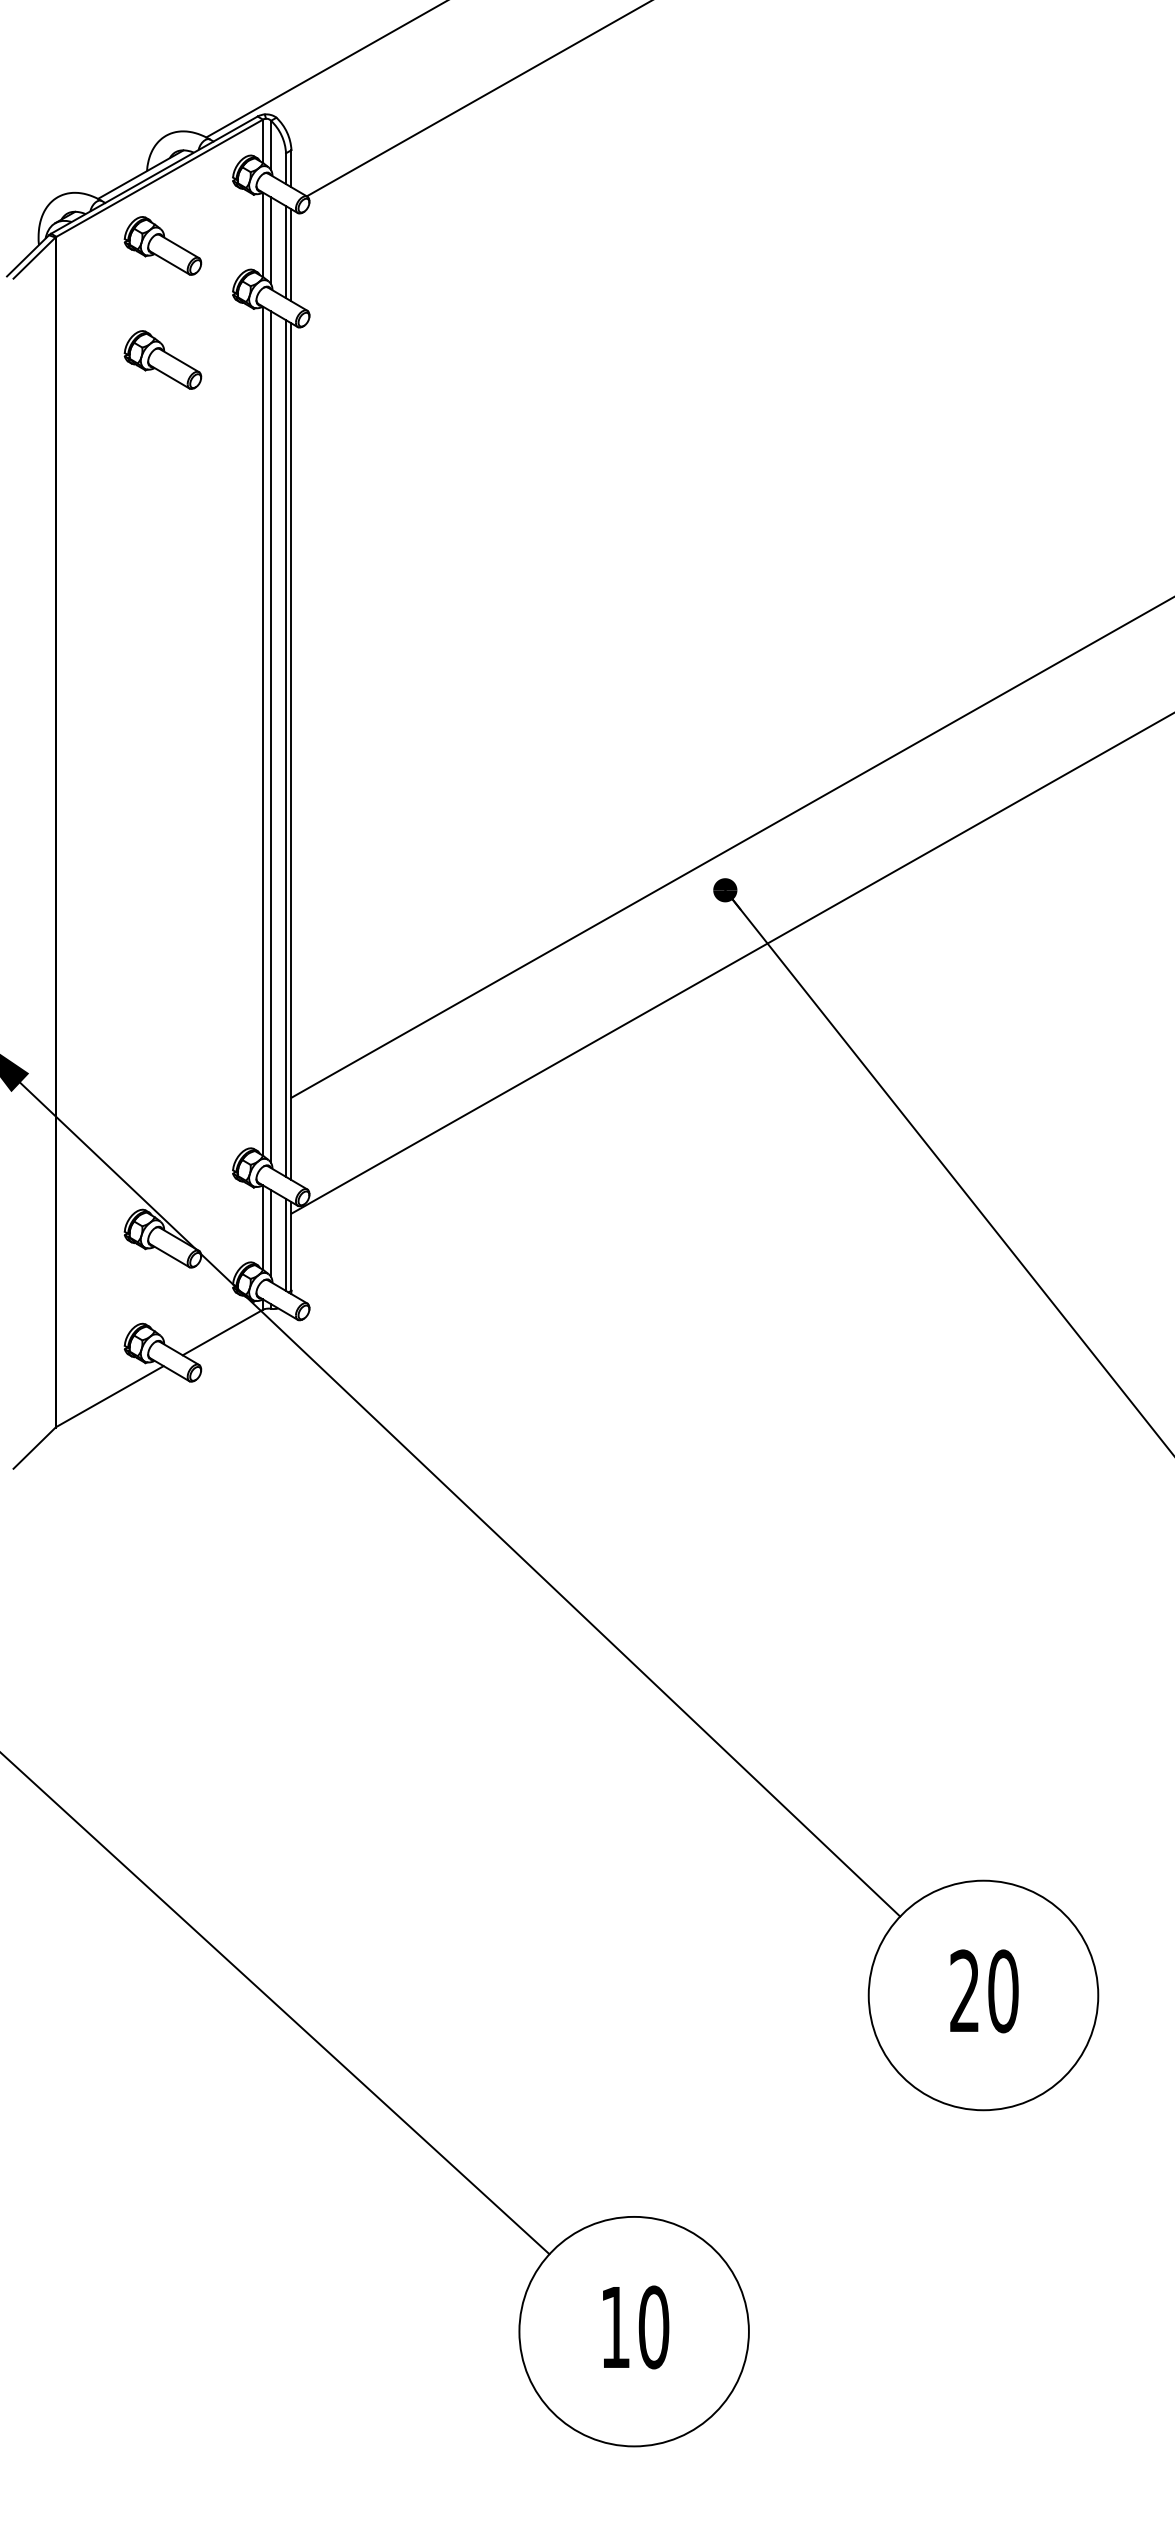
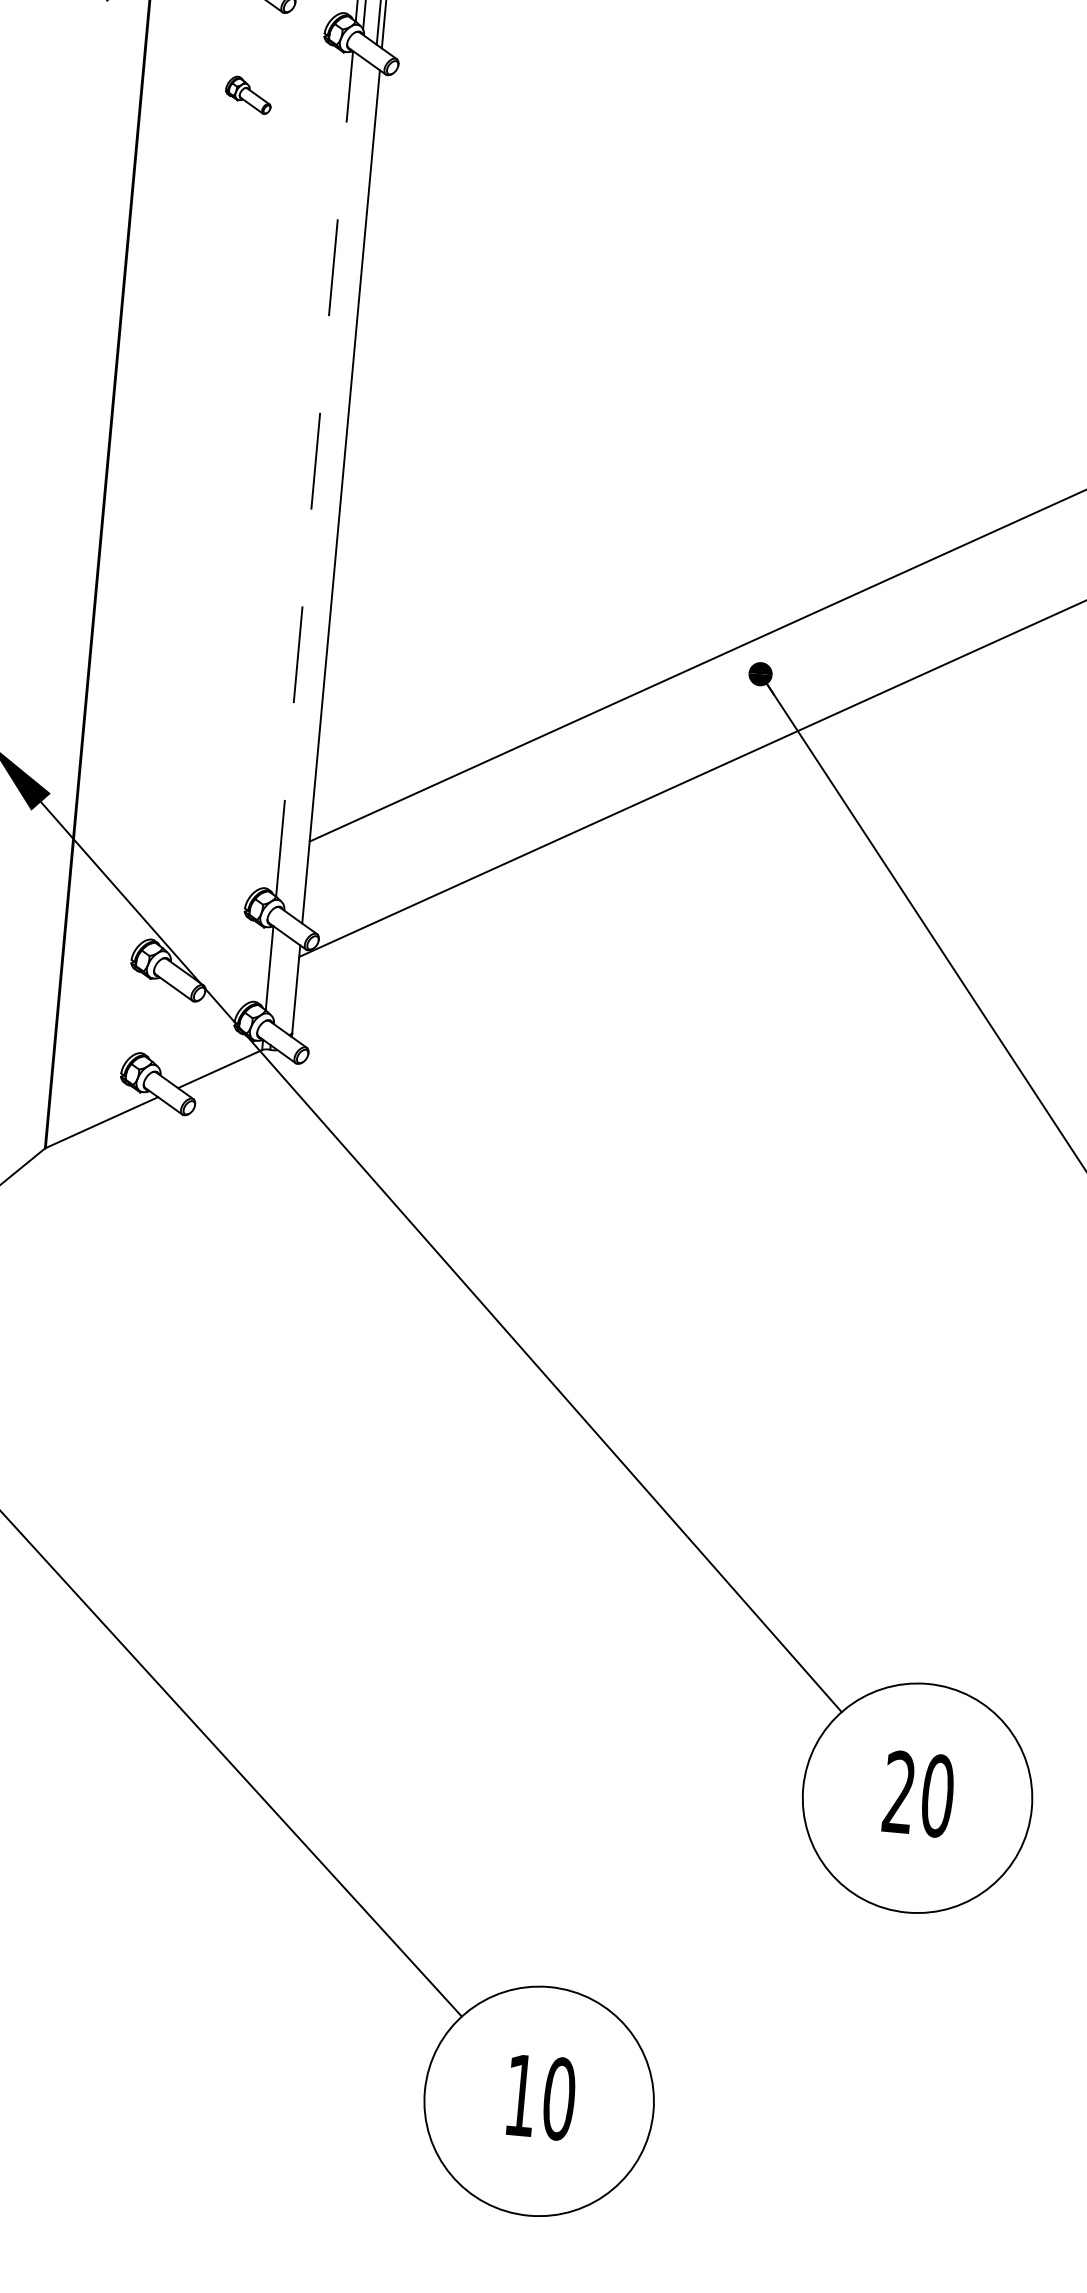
part: (162, 359) -> (248, 94), size x0.6
line: (263, 731) -> (315, 474), solid -> dashed
line: (271, 737) -> (322, 480), removed
line: (286, 748) -> (336, 493), removed
line: (271, 1233) -> (277, 974), removed
line: (286, 1244) -> (291, 987), removed

